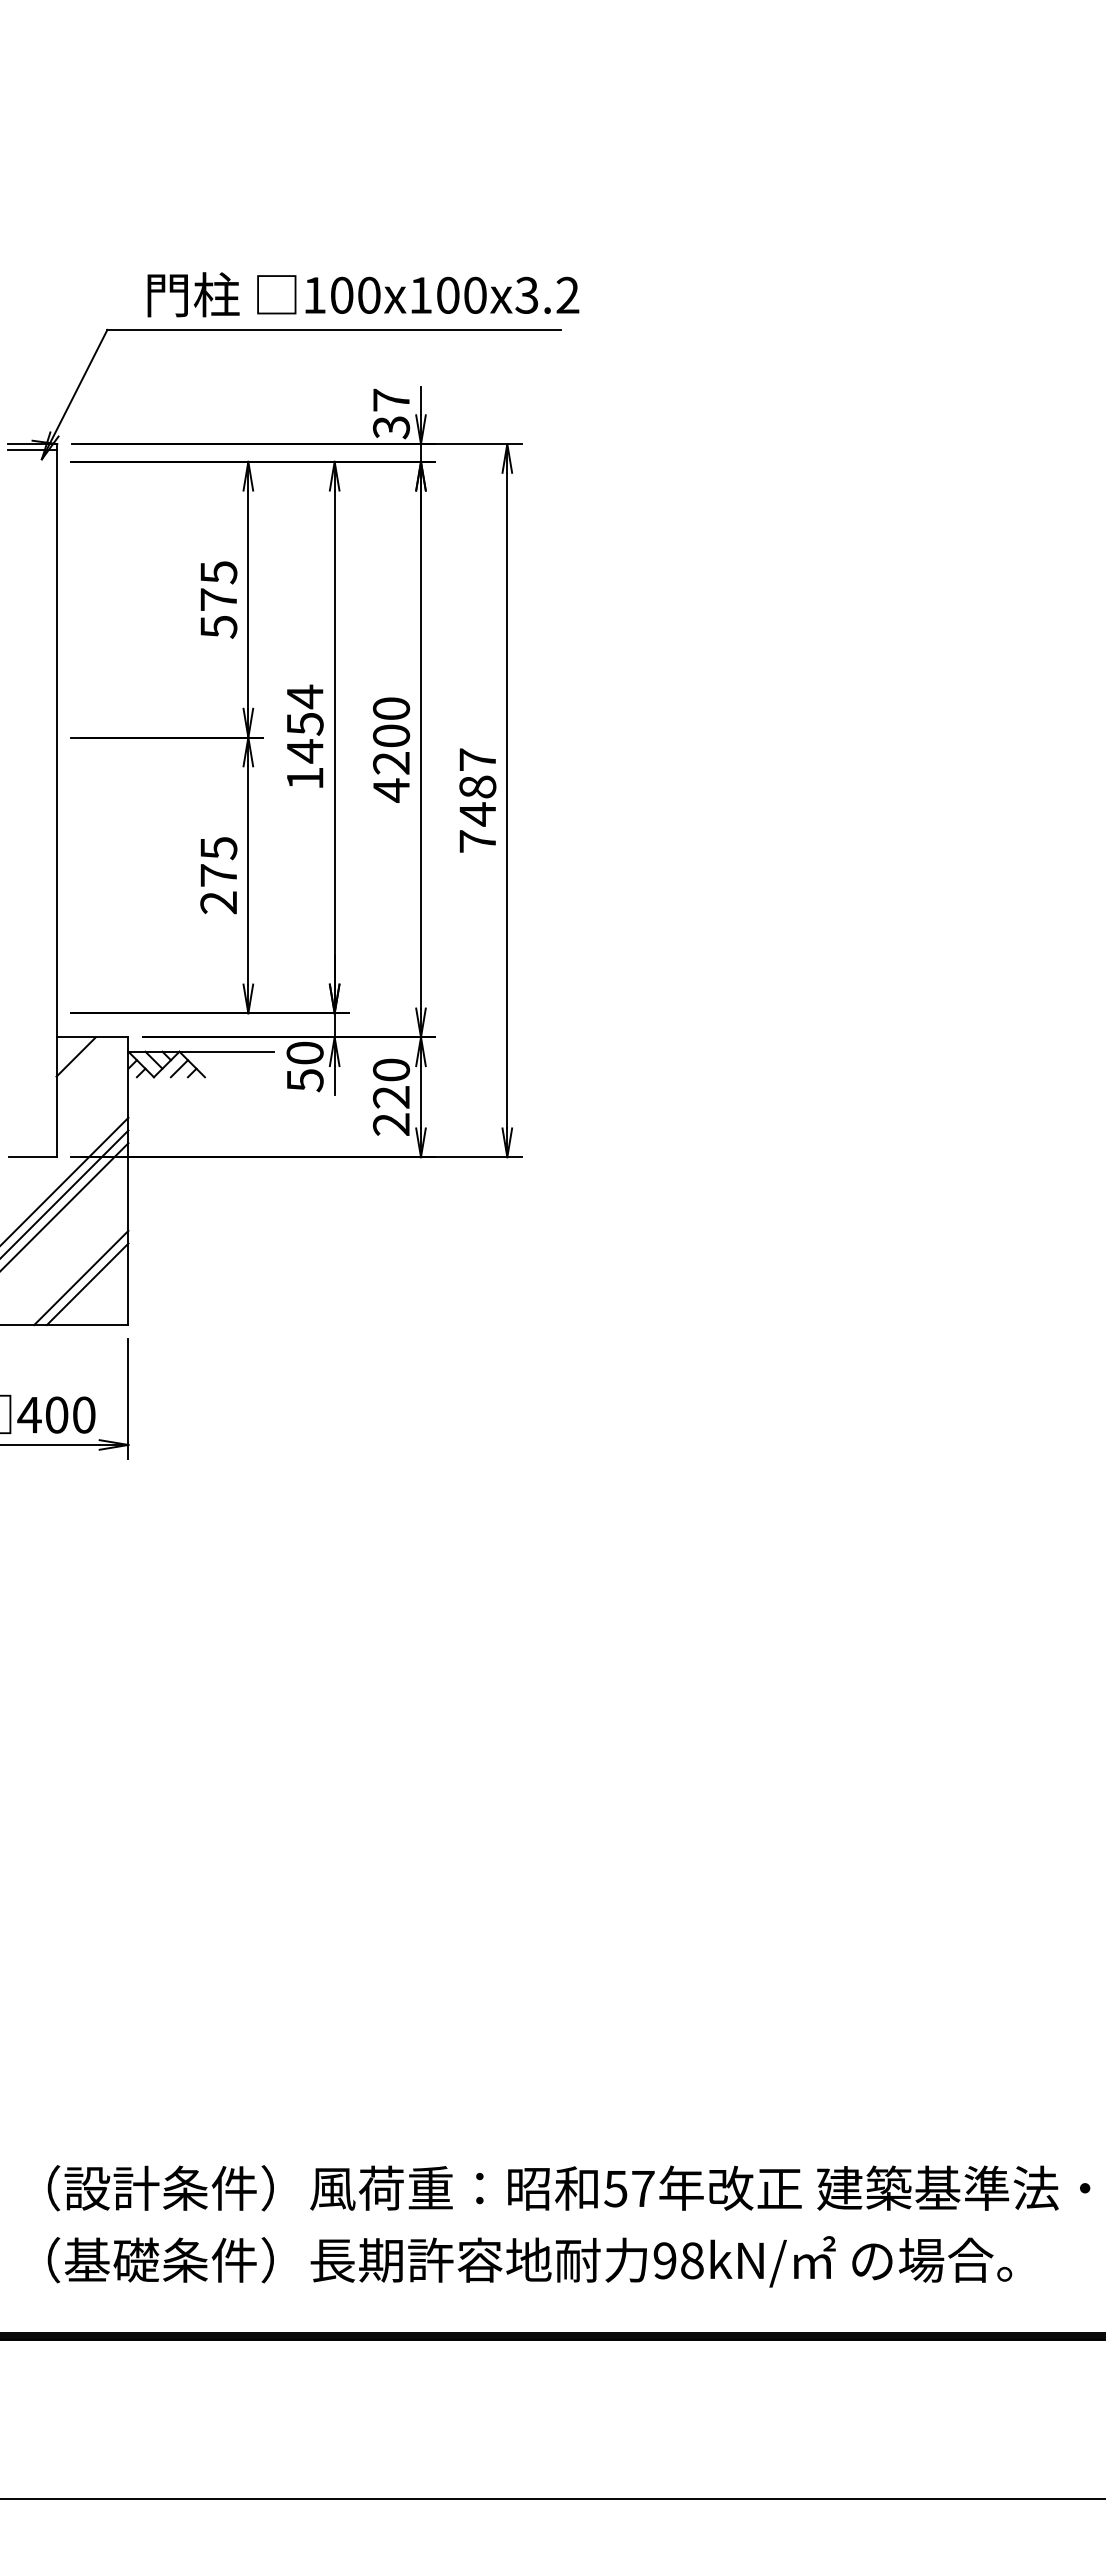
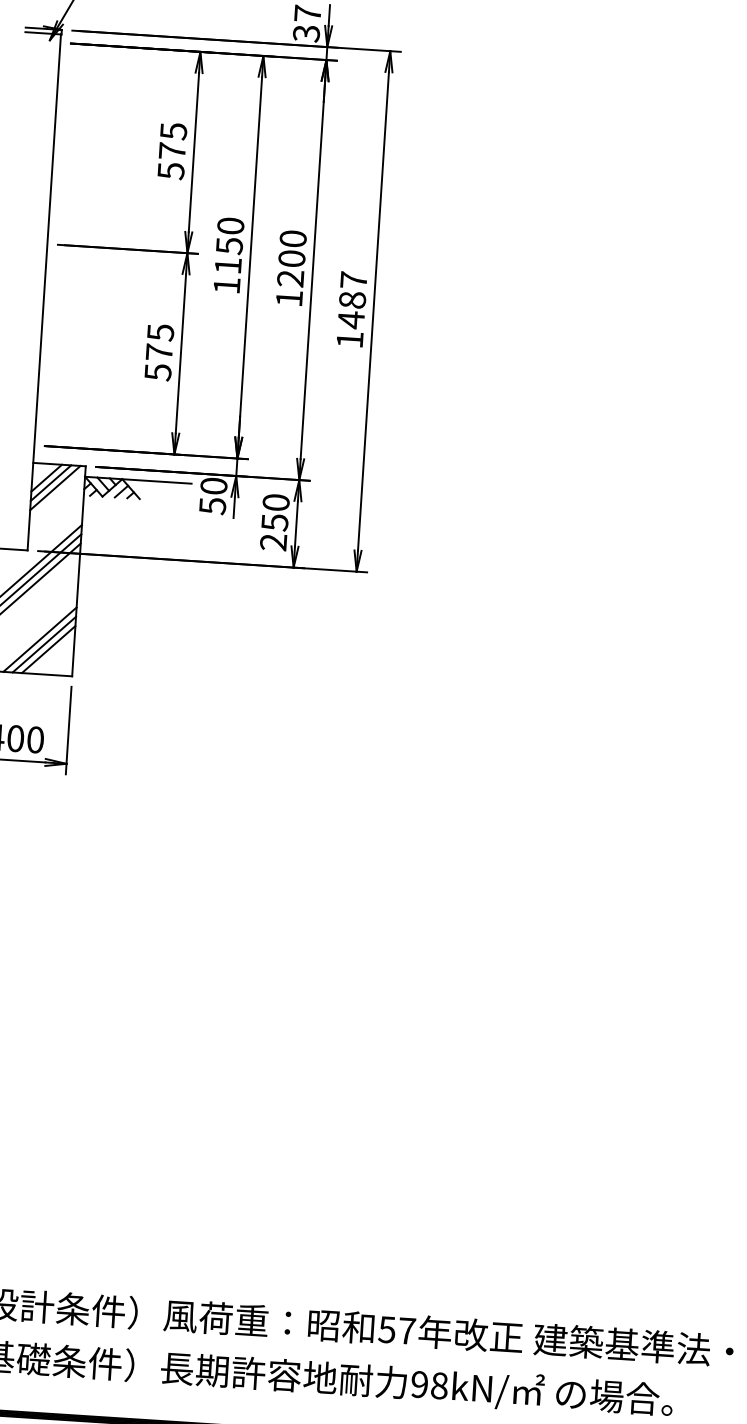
text: (304, 723) -> (229, 245), 1454 -> 1150
text: (391, 790) -> (289, 298), 4200 -> 1200
text: (477, 841) -> (349, 339), 7487 -> 1487
text: (218, 902) -> (157, 372), 275 -> 575
line: (82, 1063) -> (51, 483), added
line: (88, 1069) -> (55, 487), added
text: (391, 1097) -> (274, 522), 220 -> 250
line: (93, 1290) -> (48, 649), added

